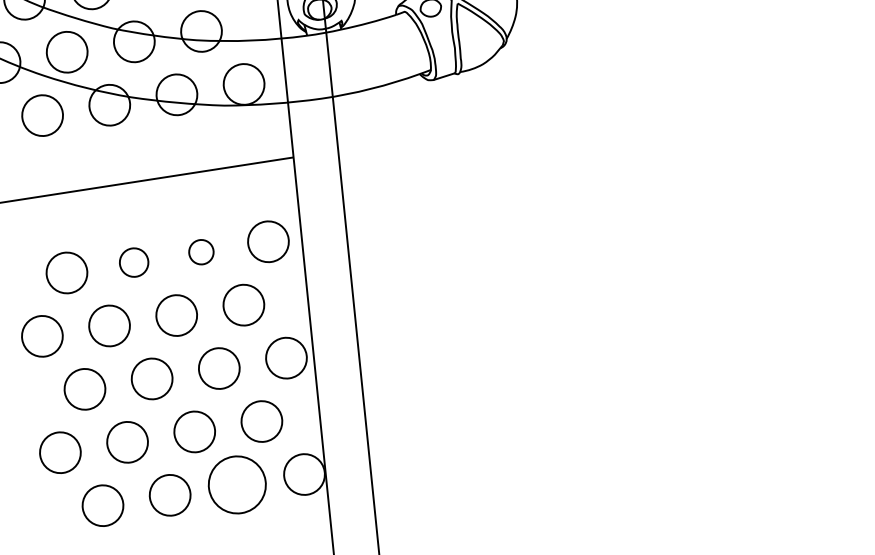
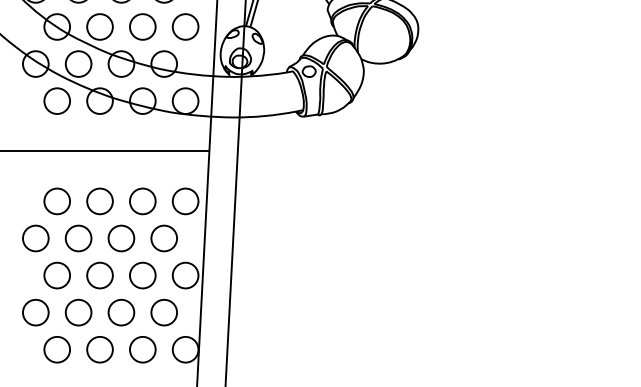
circle: (200, 252) -> (142, 201), size x1.67
circle: (133, 262) -> (99, 201), size x1.43
circle: (236, 484) -> (142, 349), size x0.71

